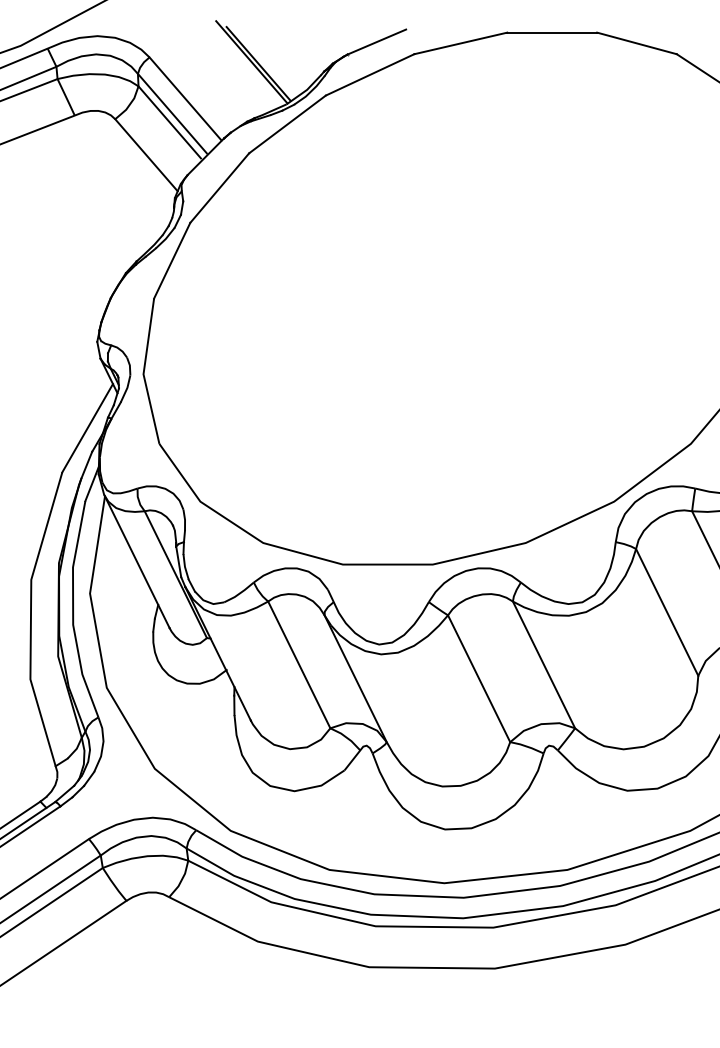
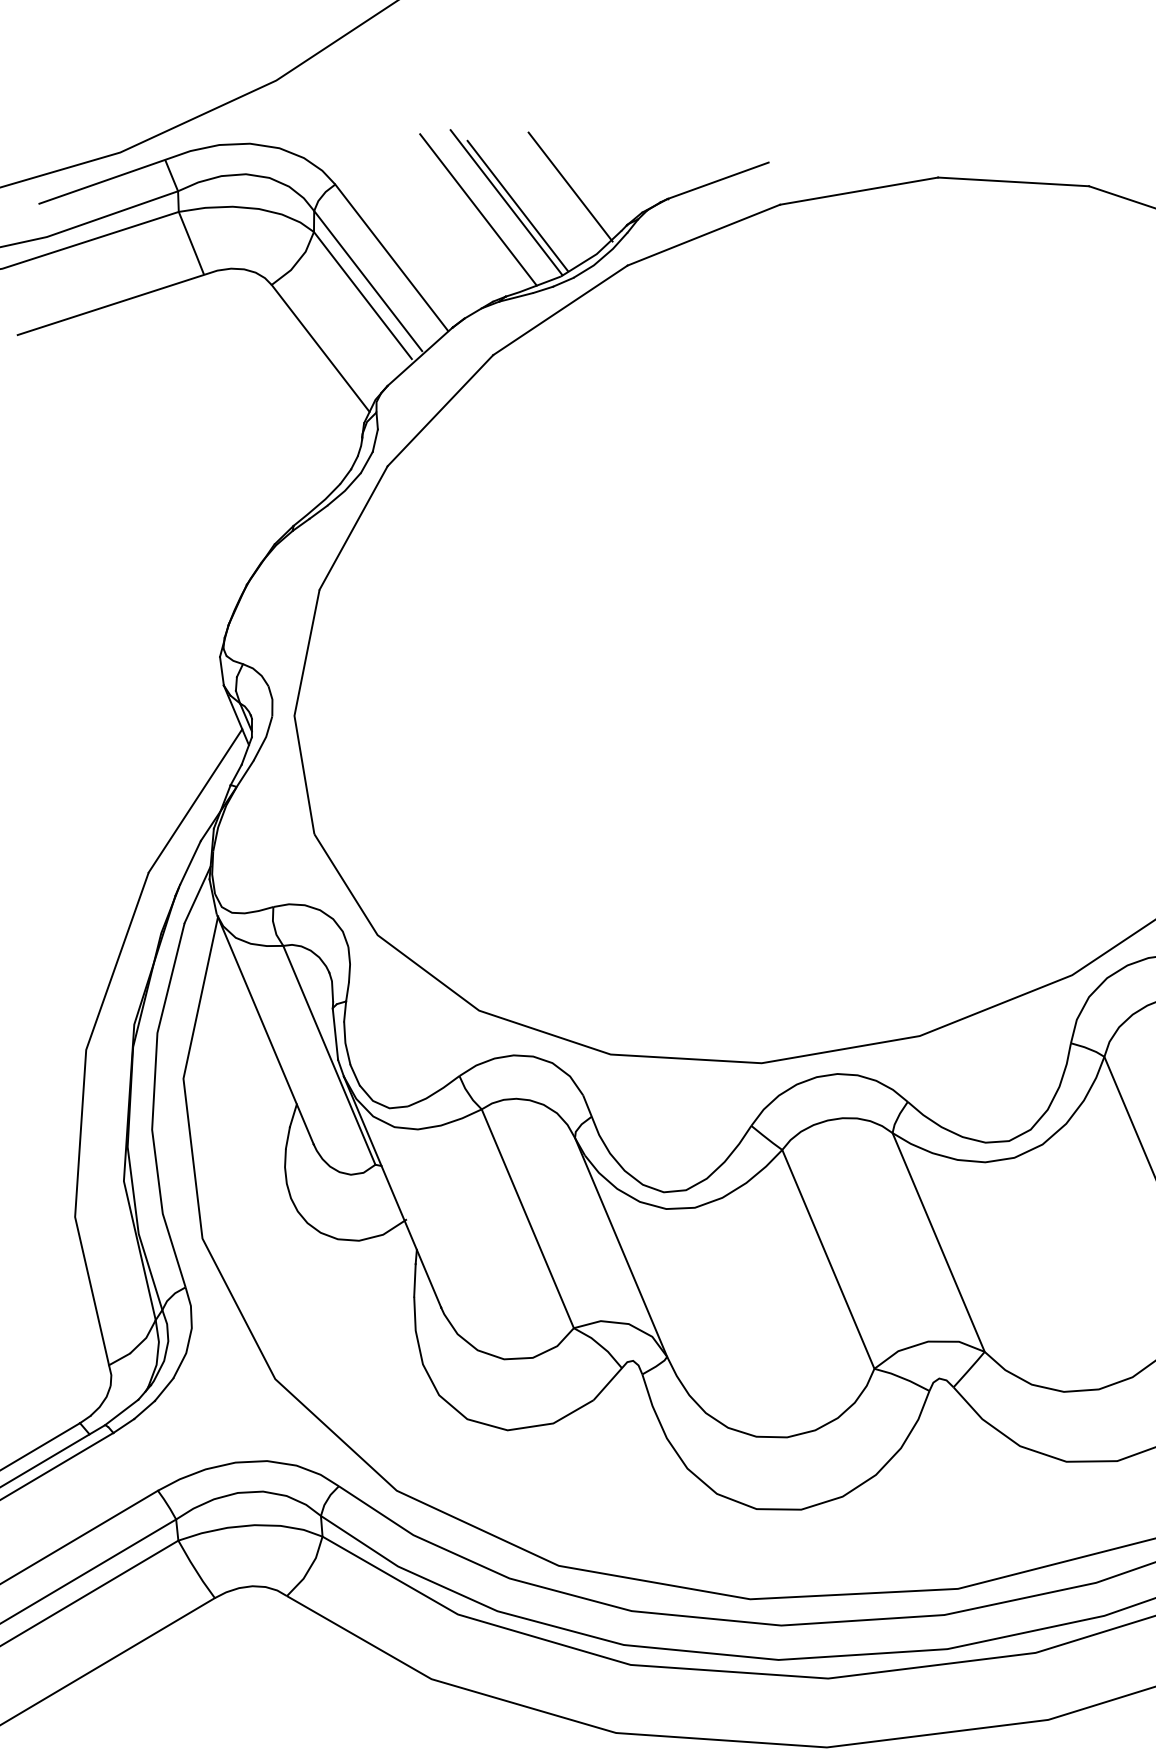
line: (289, 50) -> (570, 186), added
line: (235, 67) -> (478, 209), added

